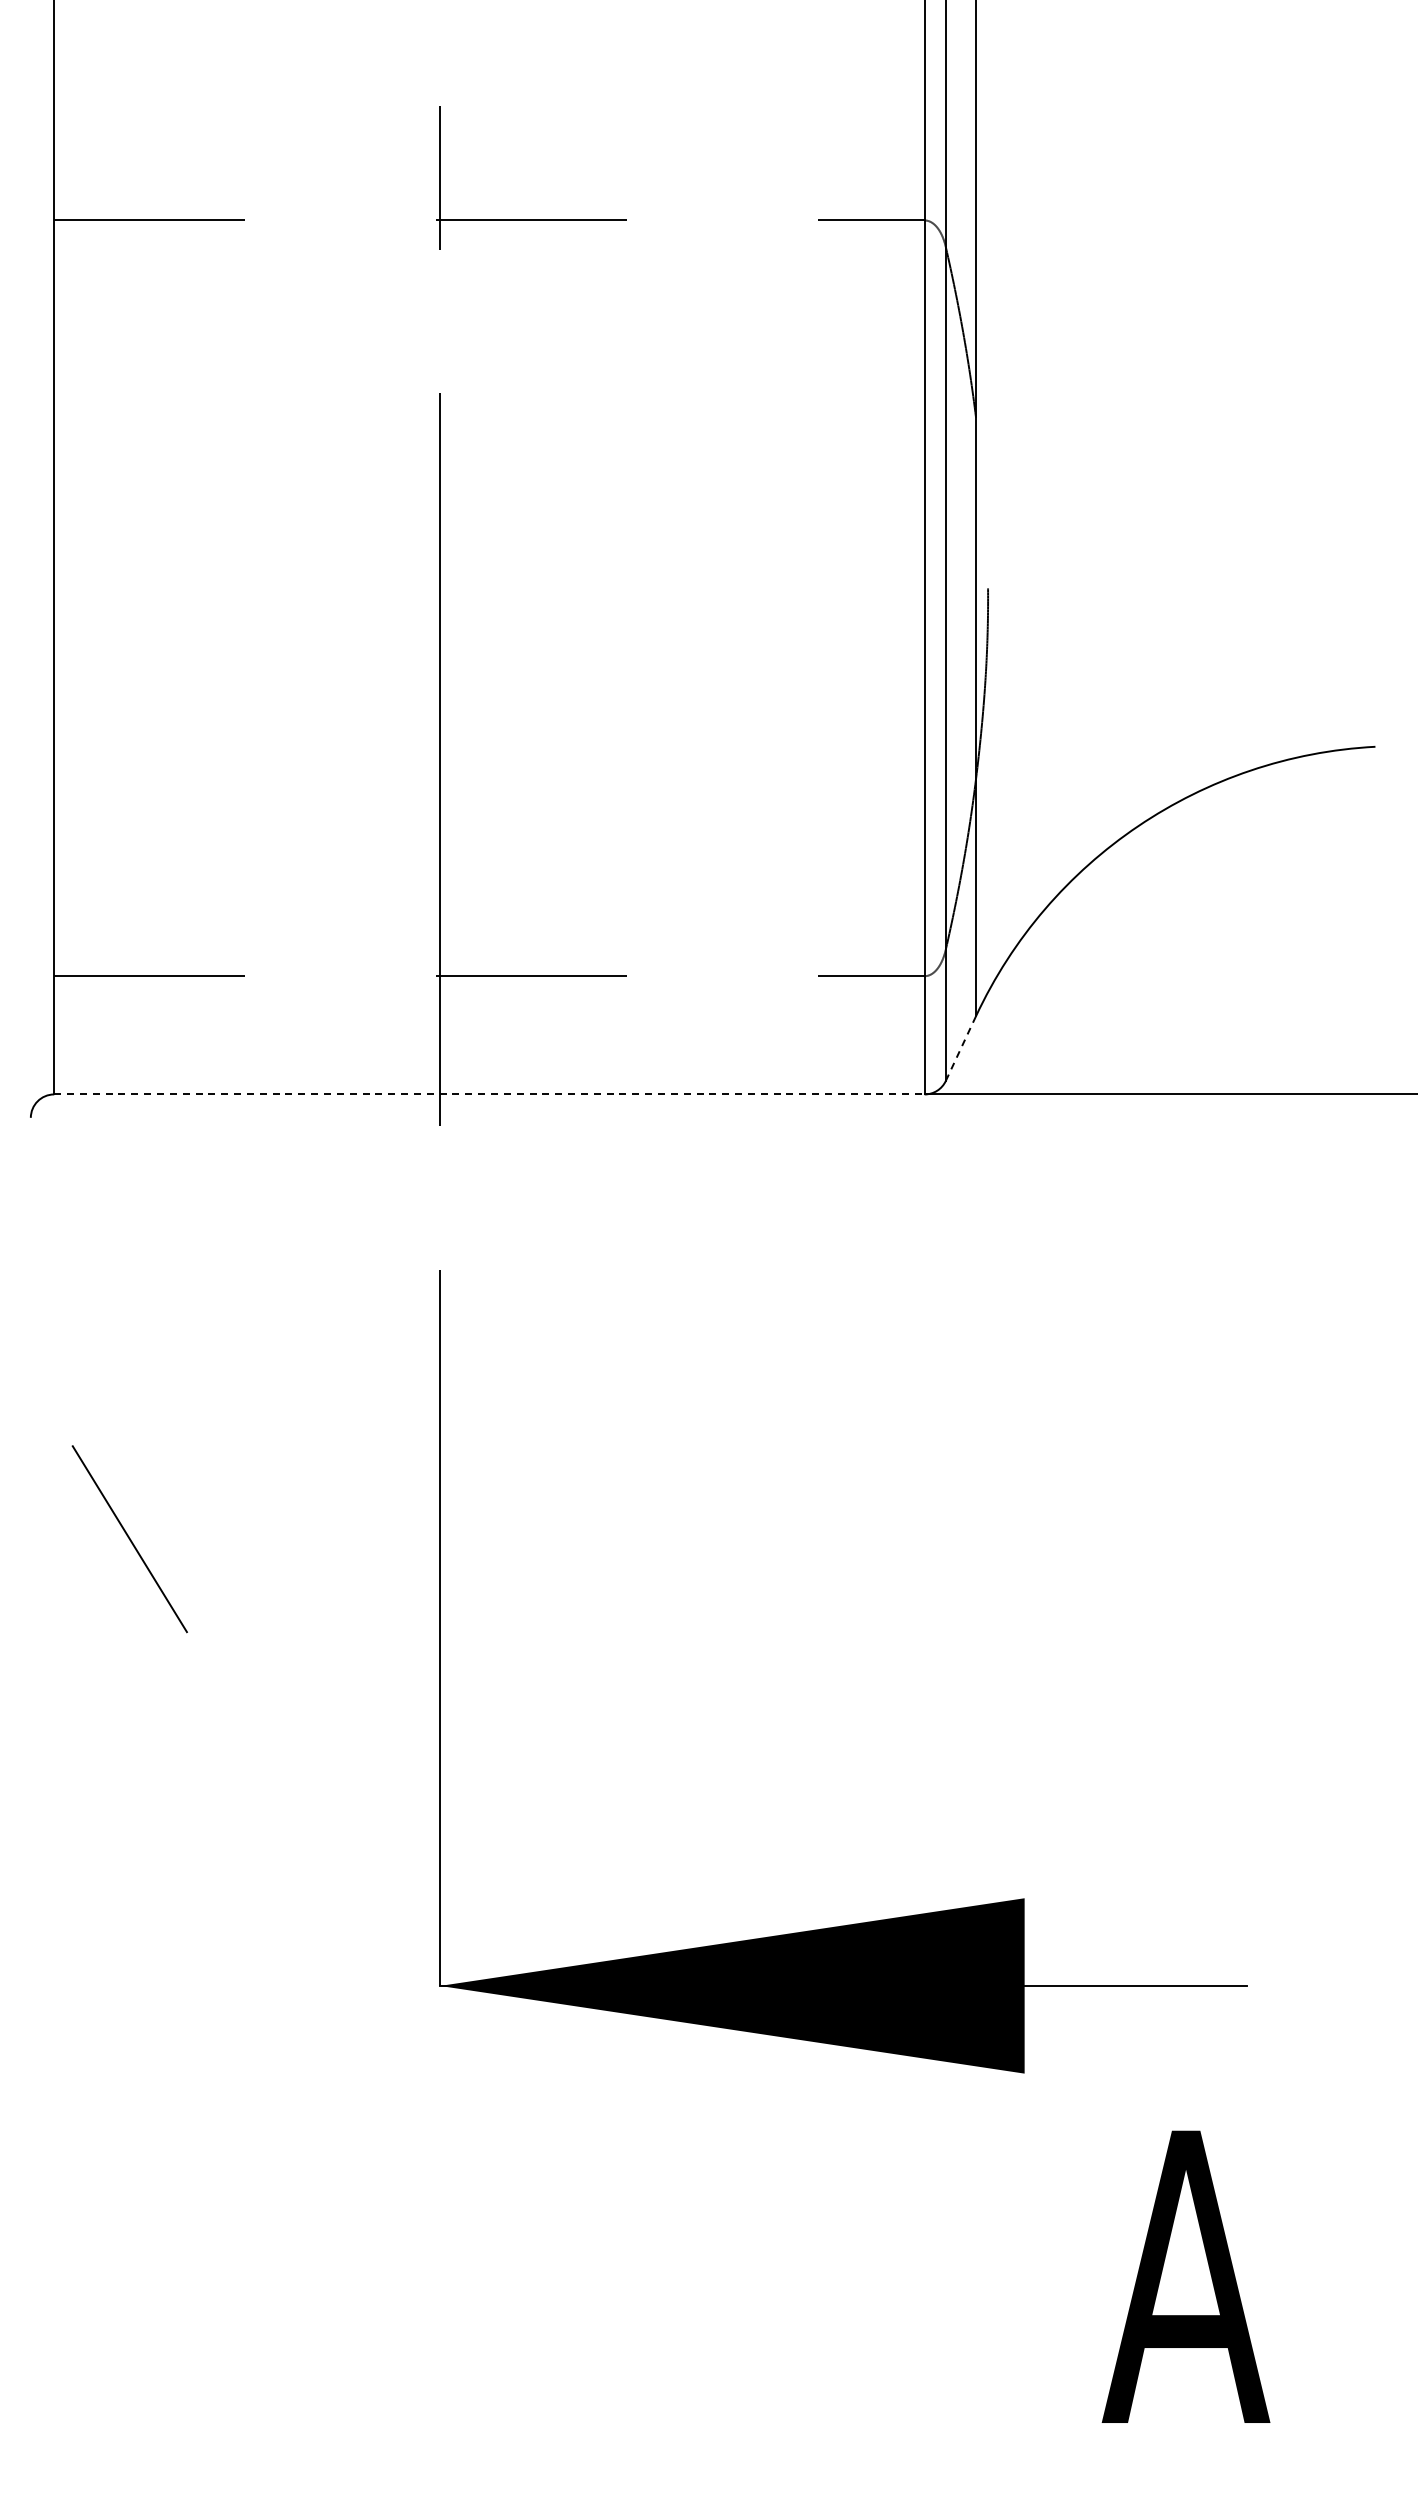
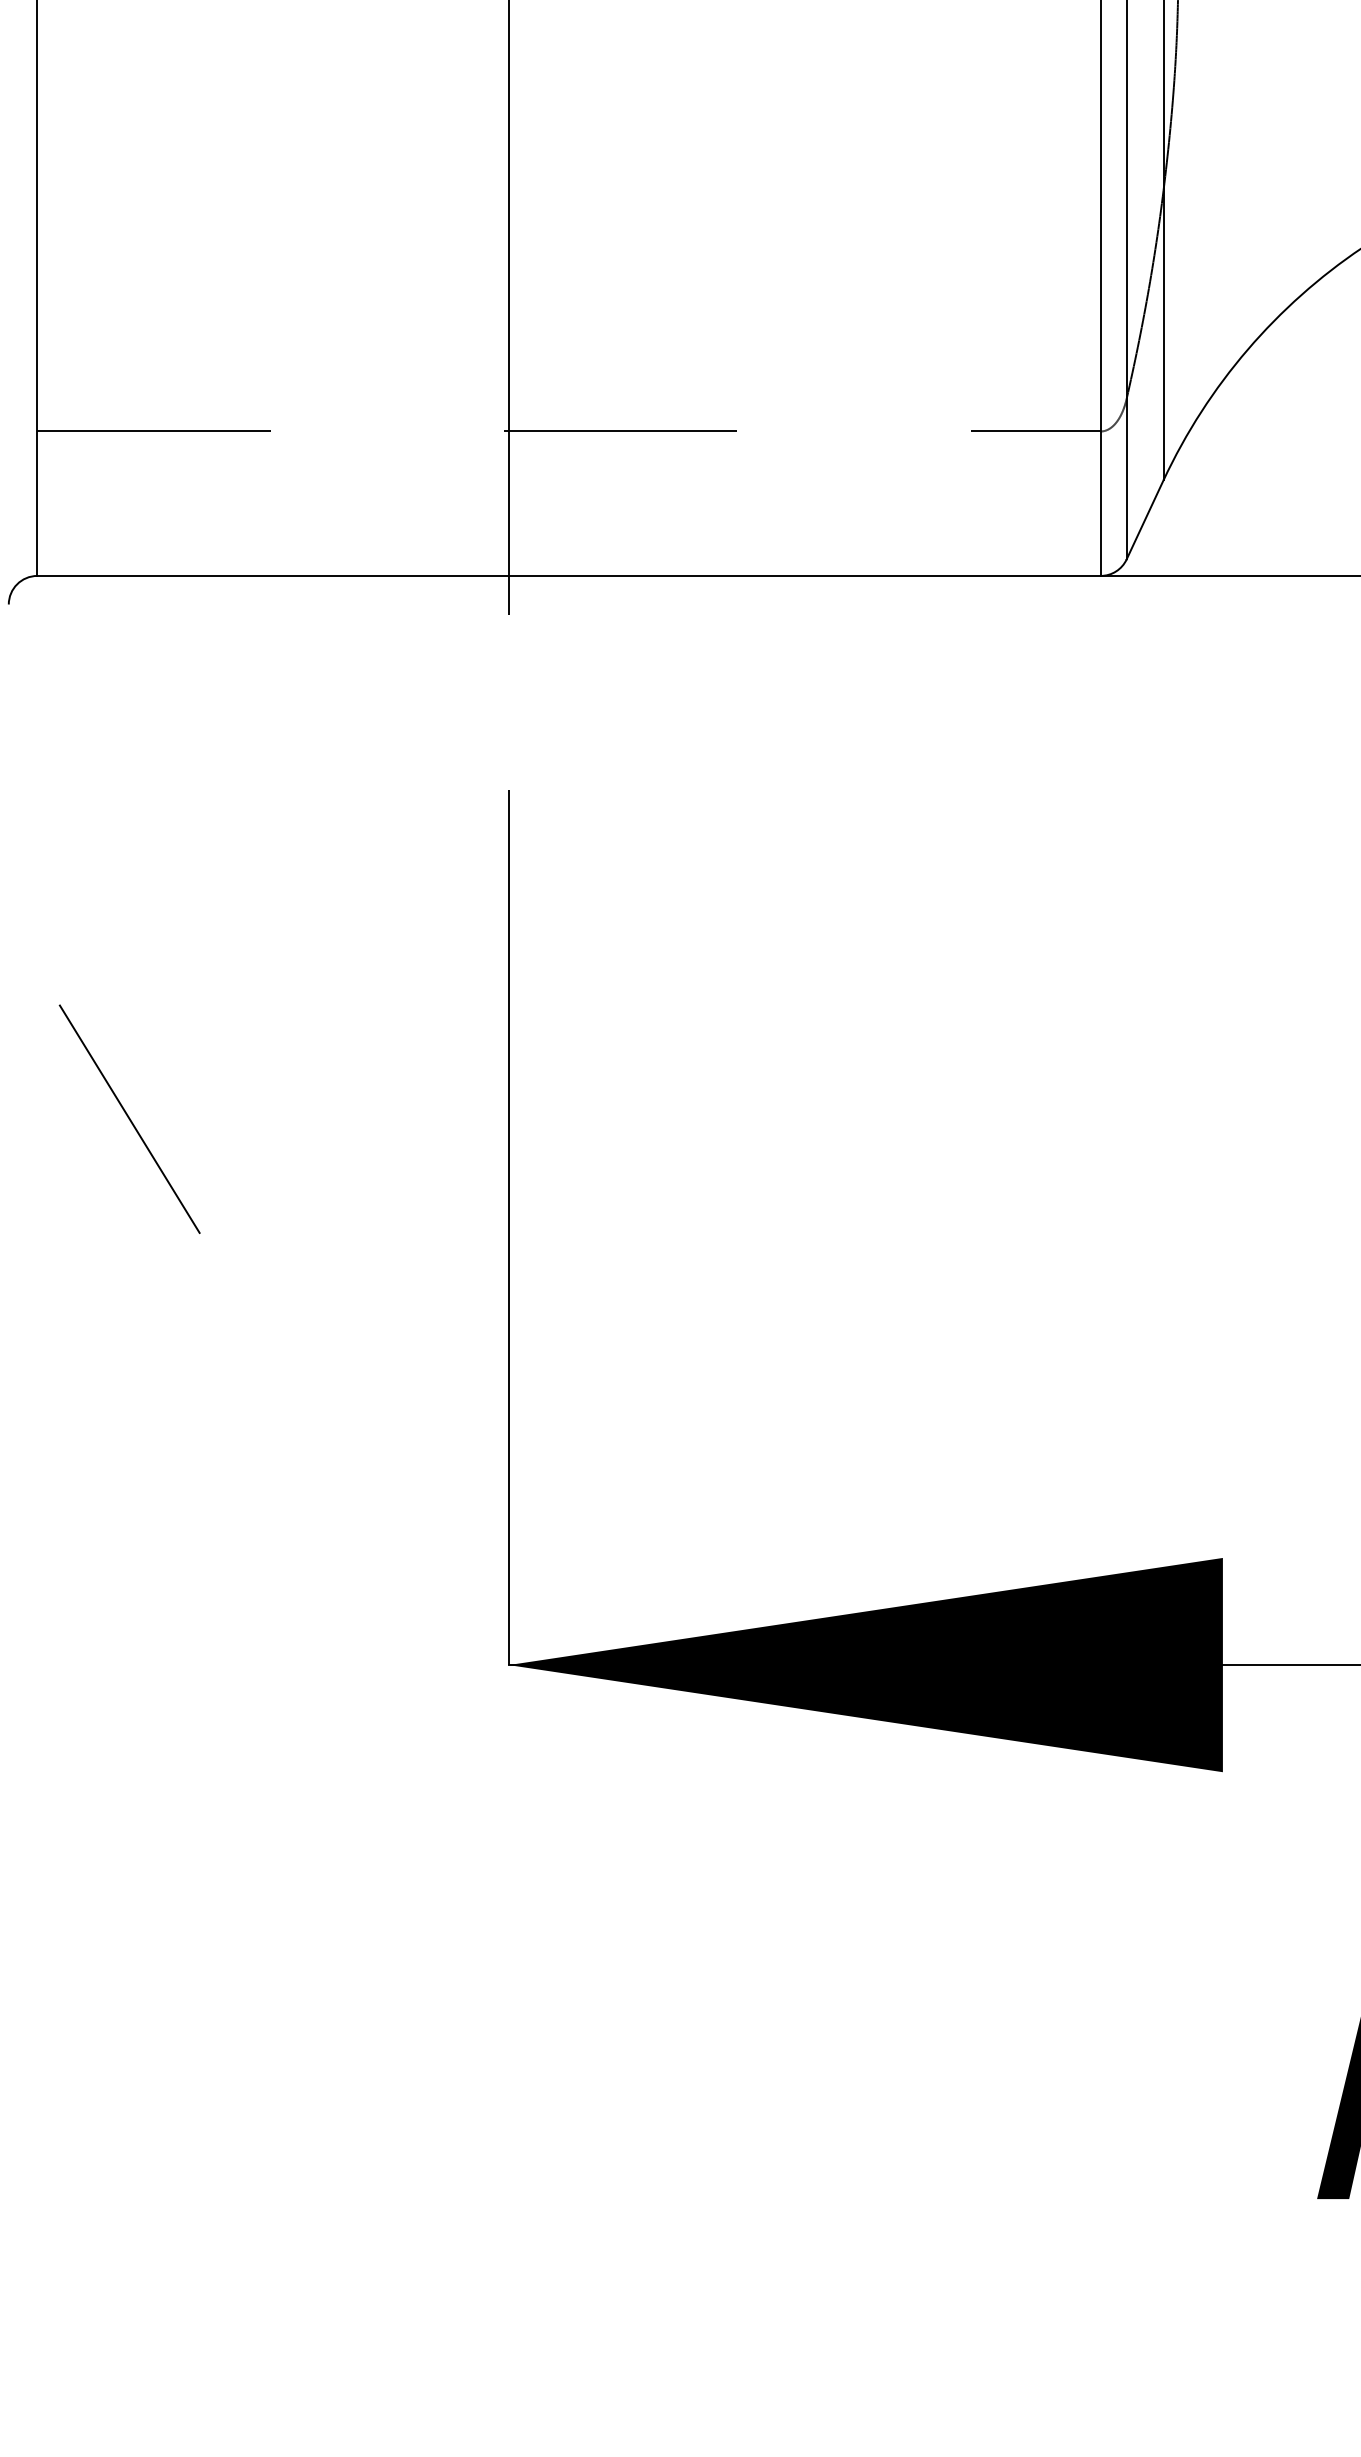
line: (960, 1048) -> (1144, 519), dashed -> solid
line: (489, 1094) -> (569, 576), dashed -> solid

